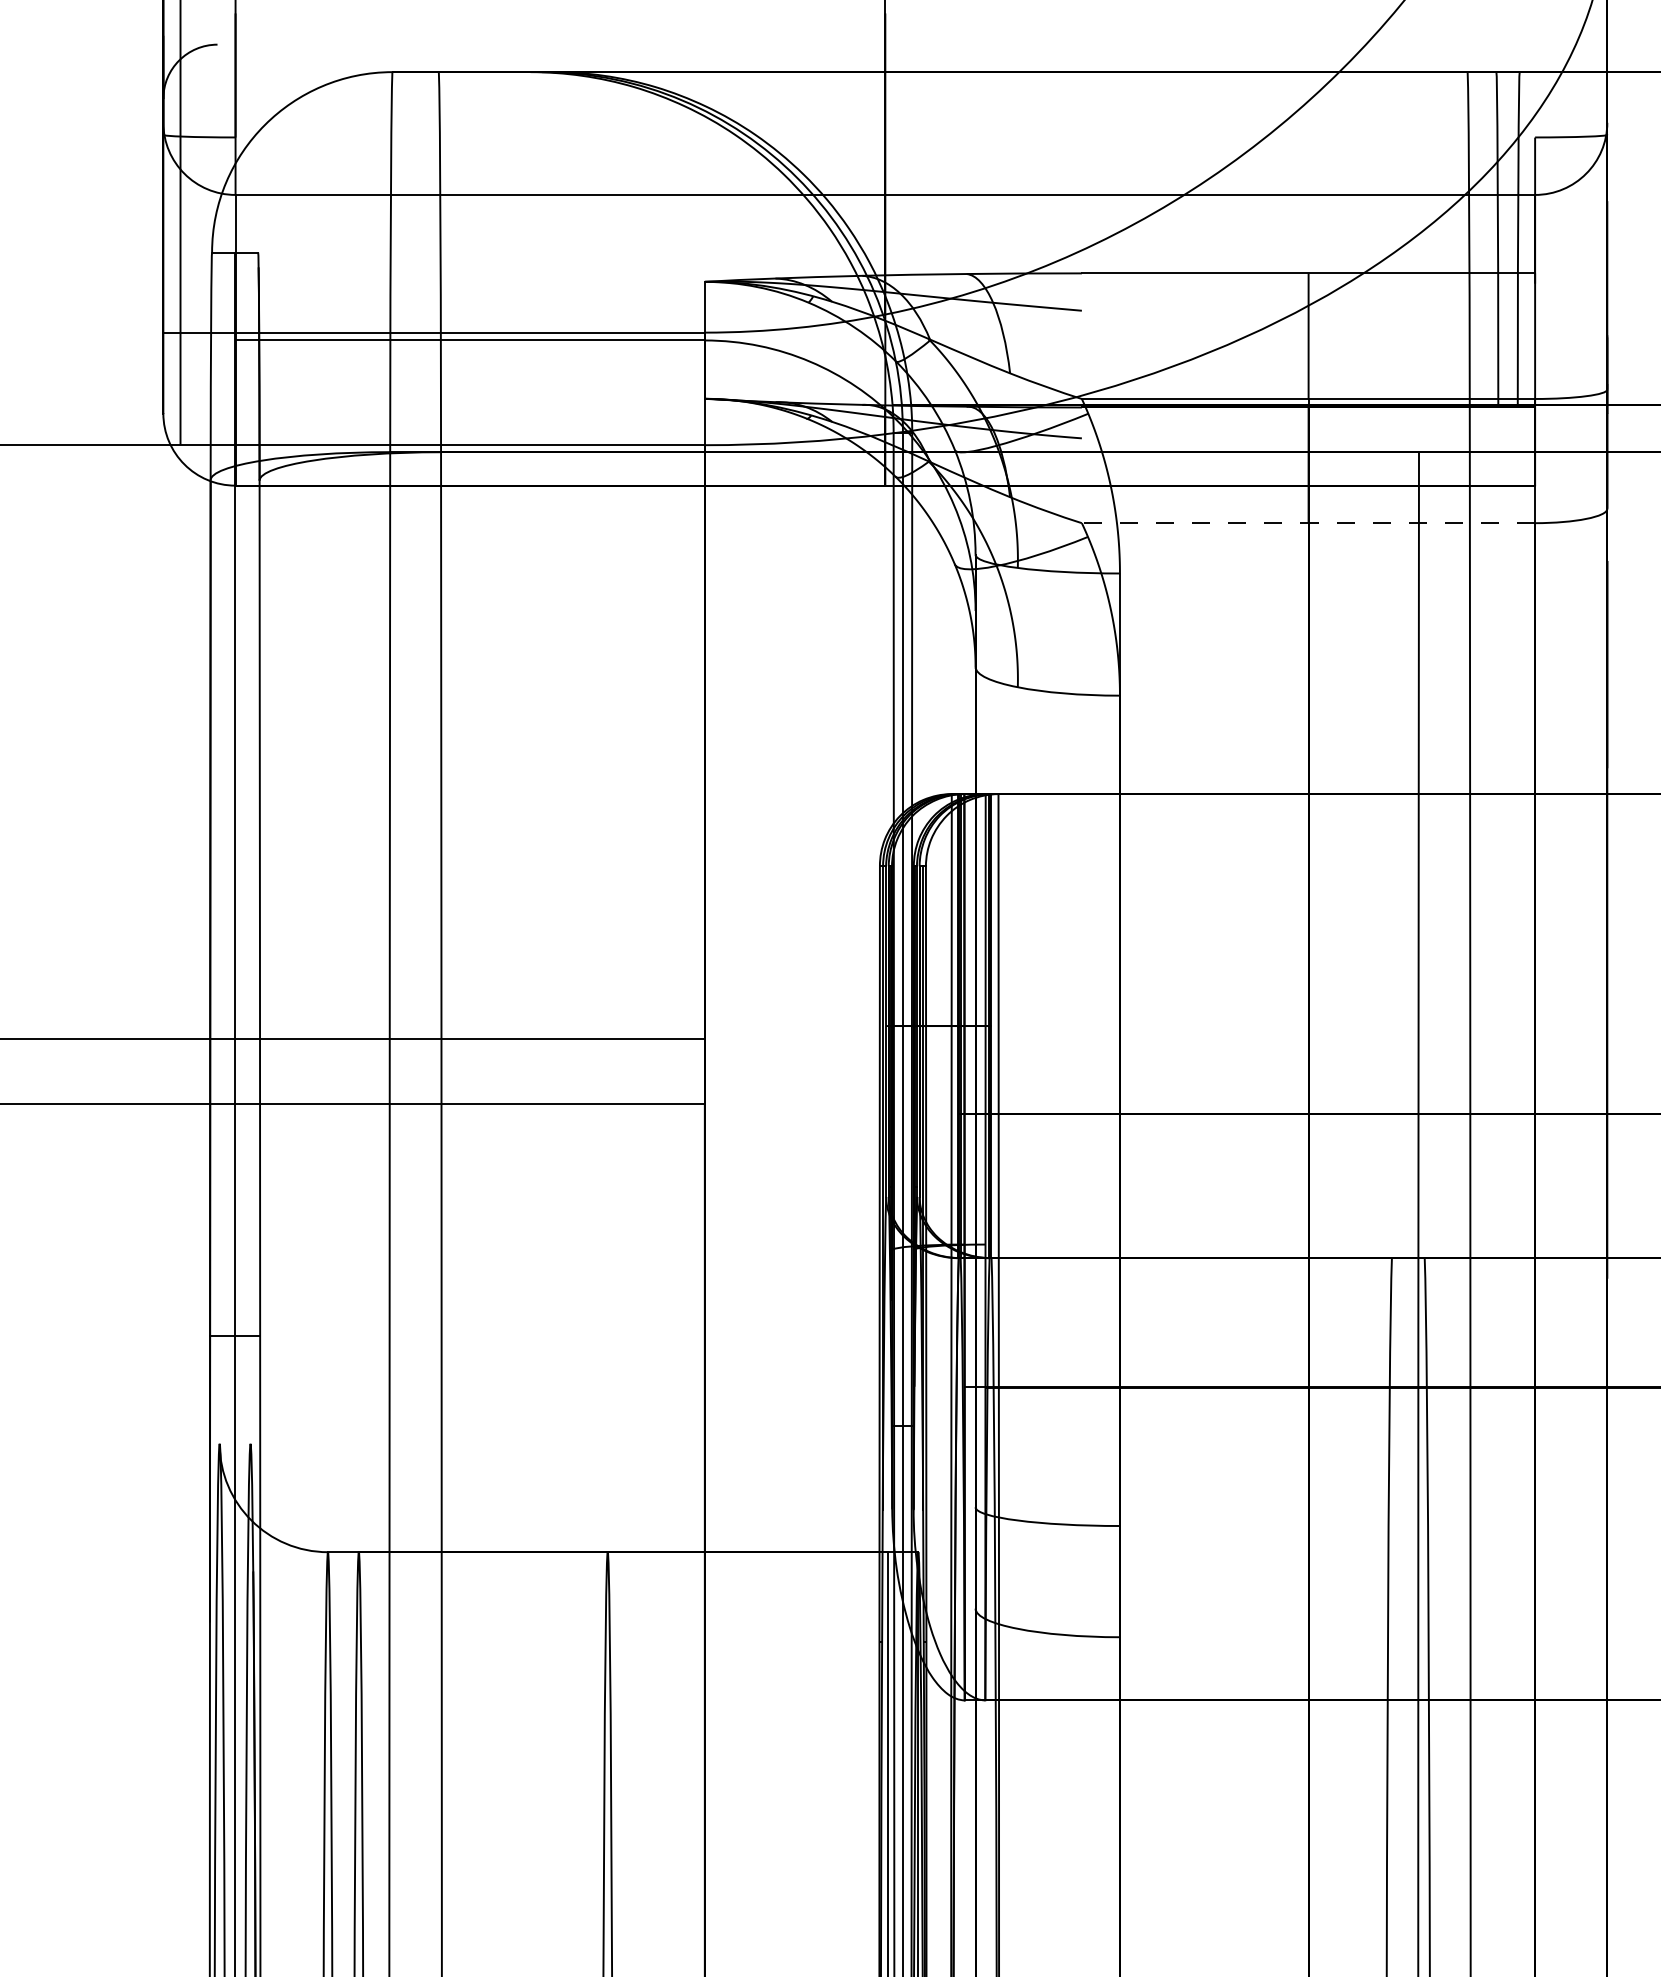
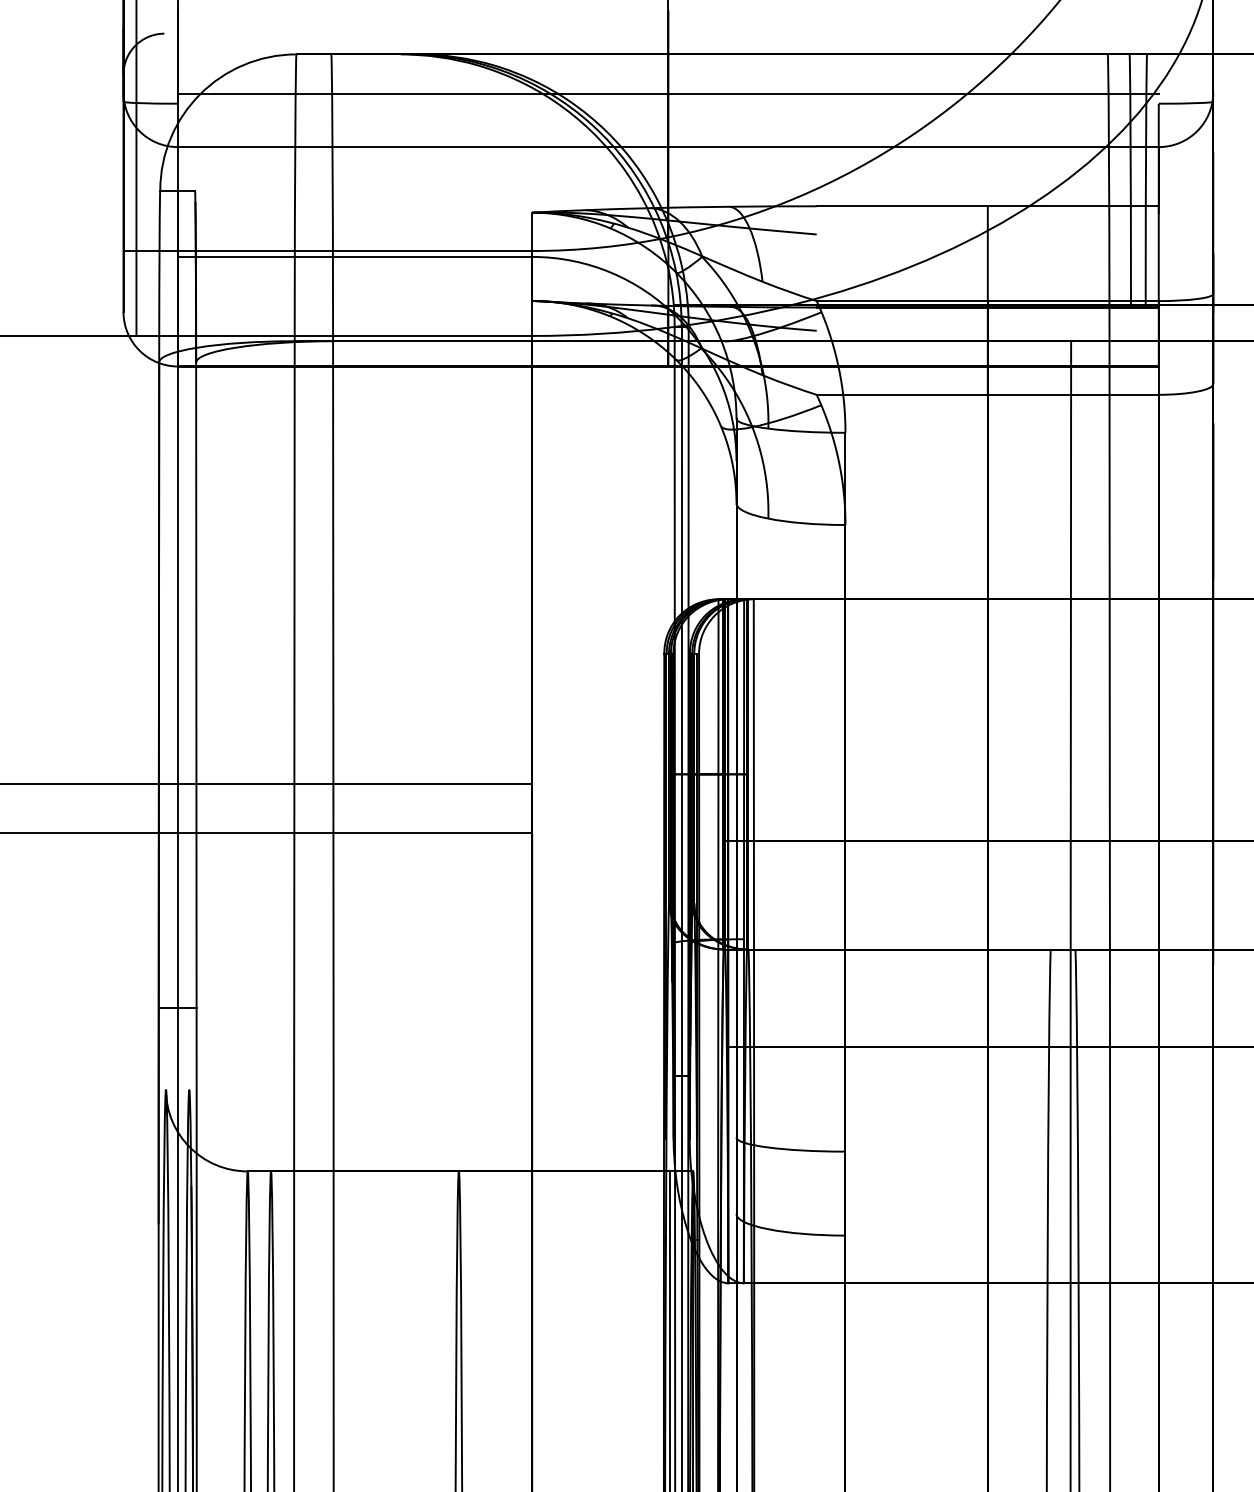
line: (885, 125) -> (668, 94), added
line: (1308, 523) -> (987, 395), dashed -> solid

